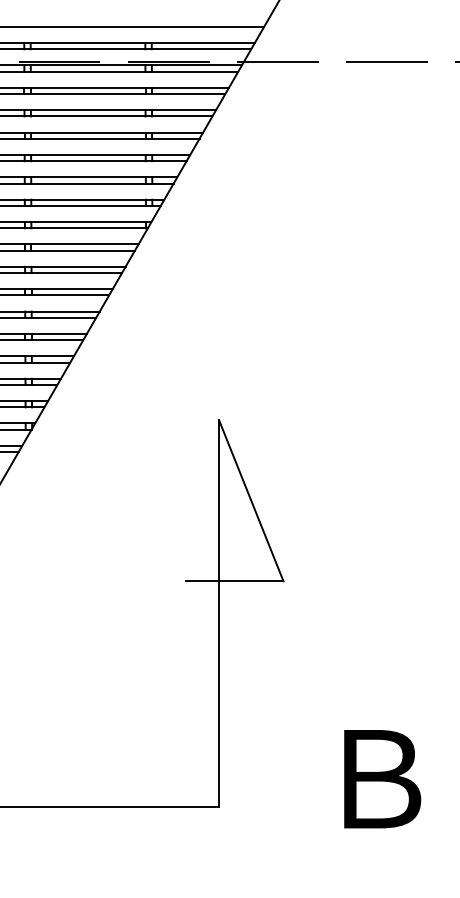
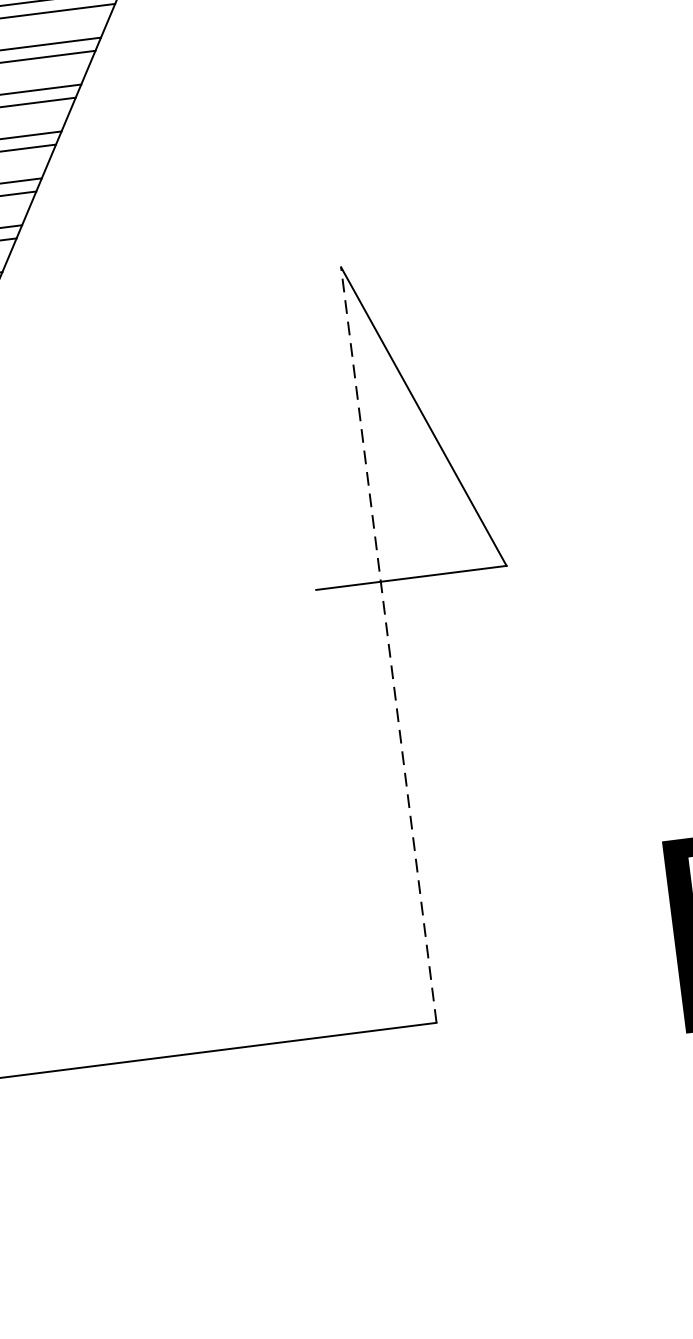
line: (219, 613) -> (389, 644), solid -> dashed

